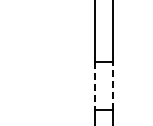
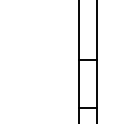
line: (113, 85) -> (97, 83), dashed -> solid
line: (95, 86) -> (79, 84), dashed -> solid

